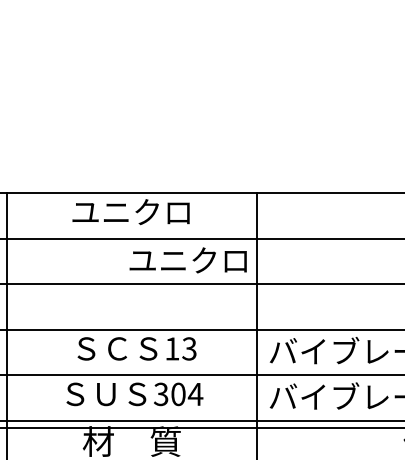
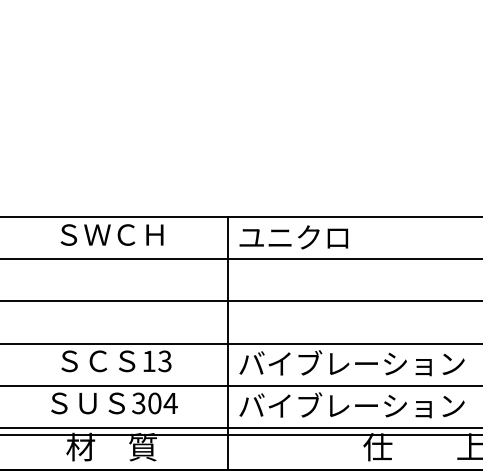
text: (130, 211) -> (110, 234), ユニクロ -> ＳＷＣＨ
text: (187, 260) -> (293, 237), moved

